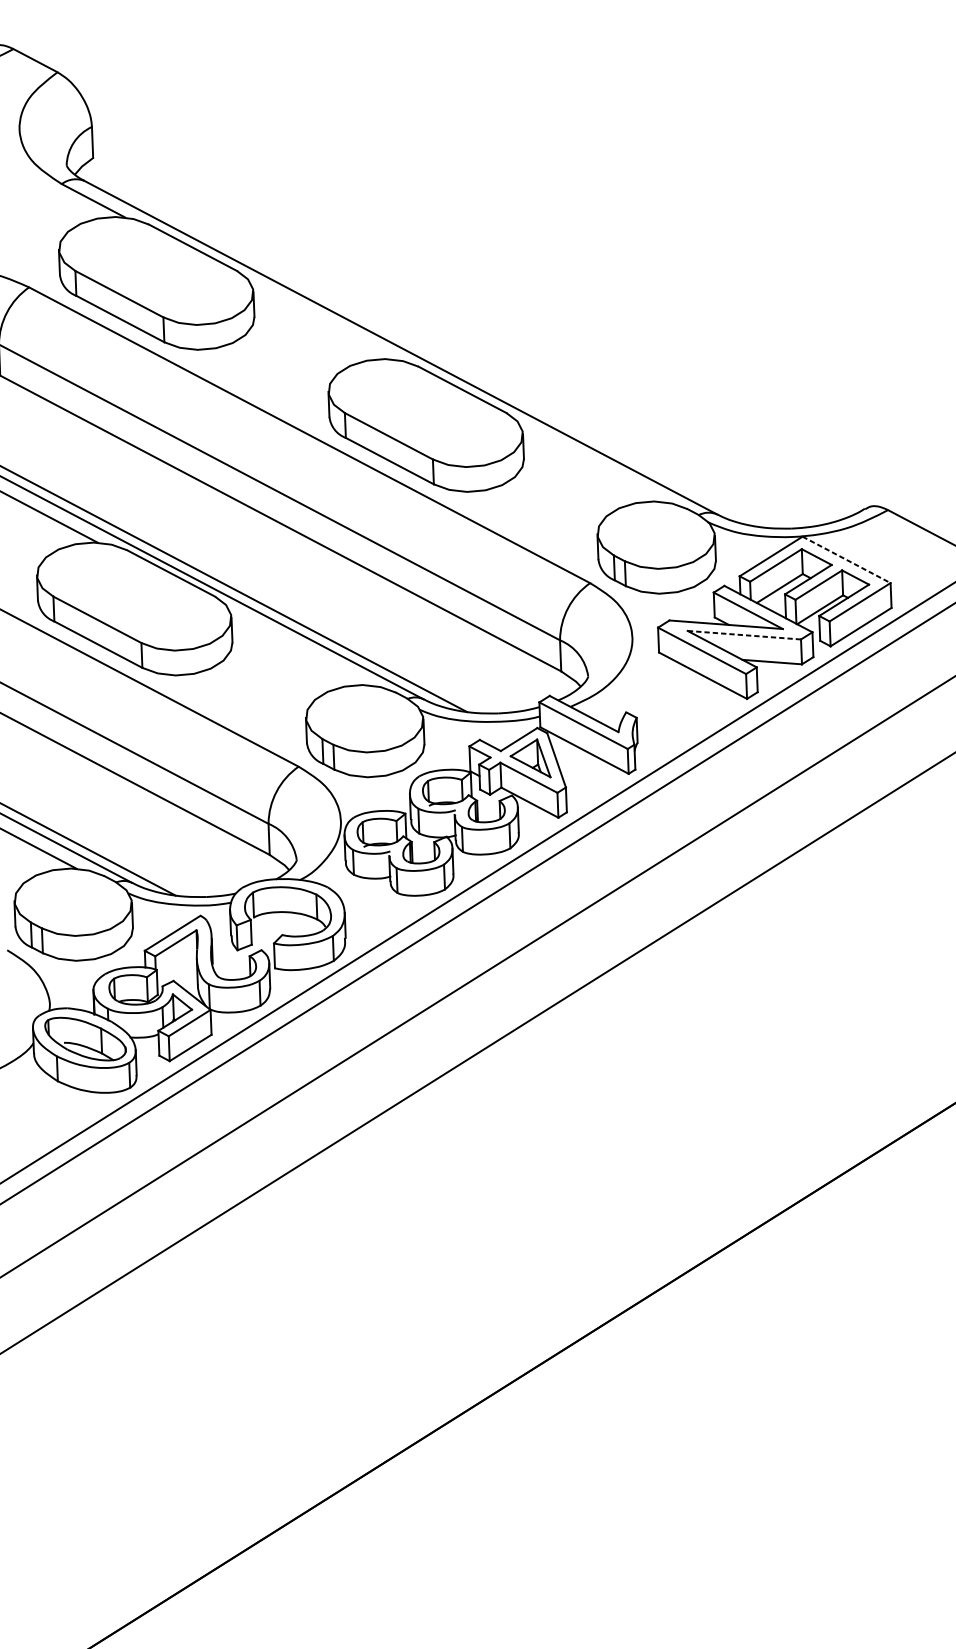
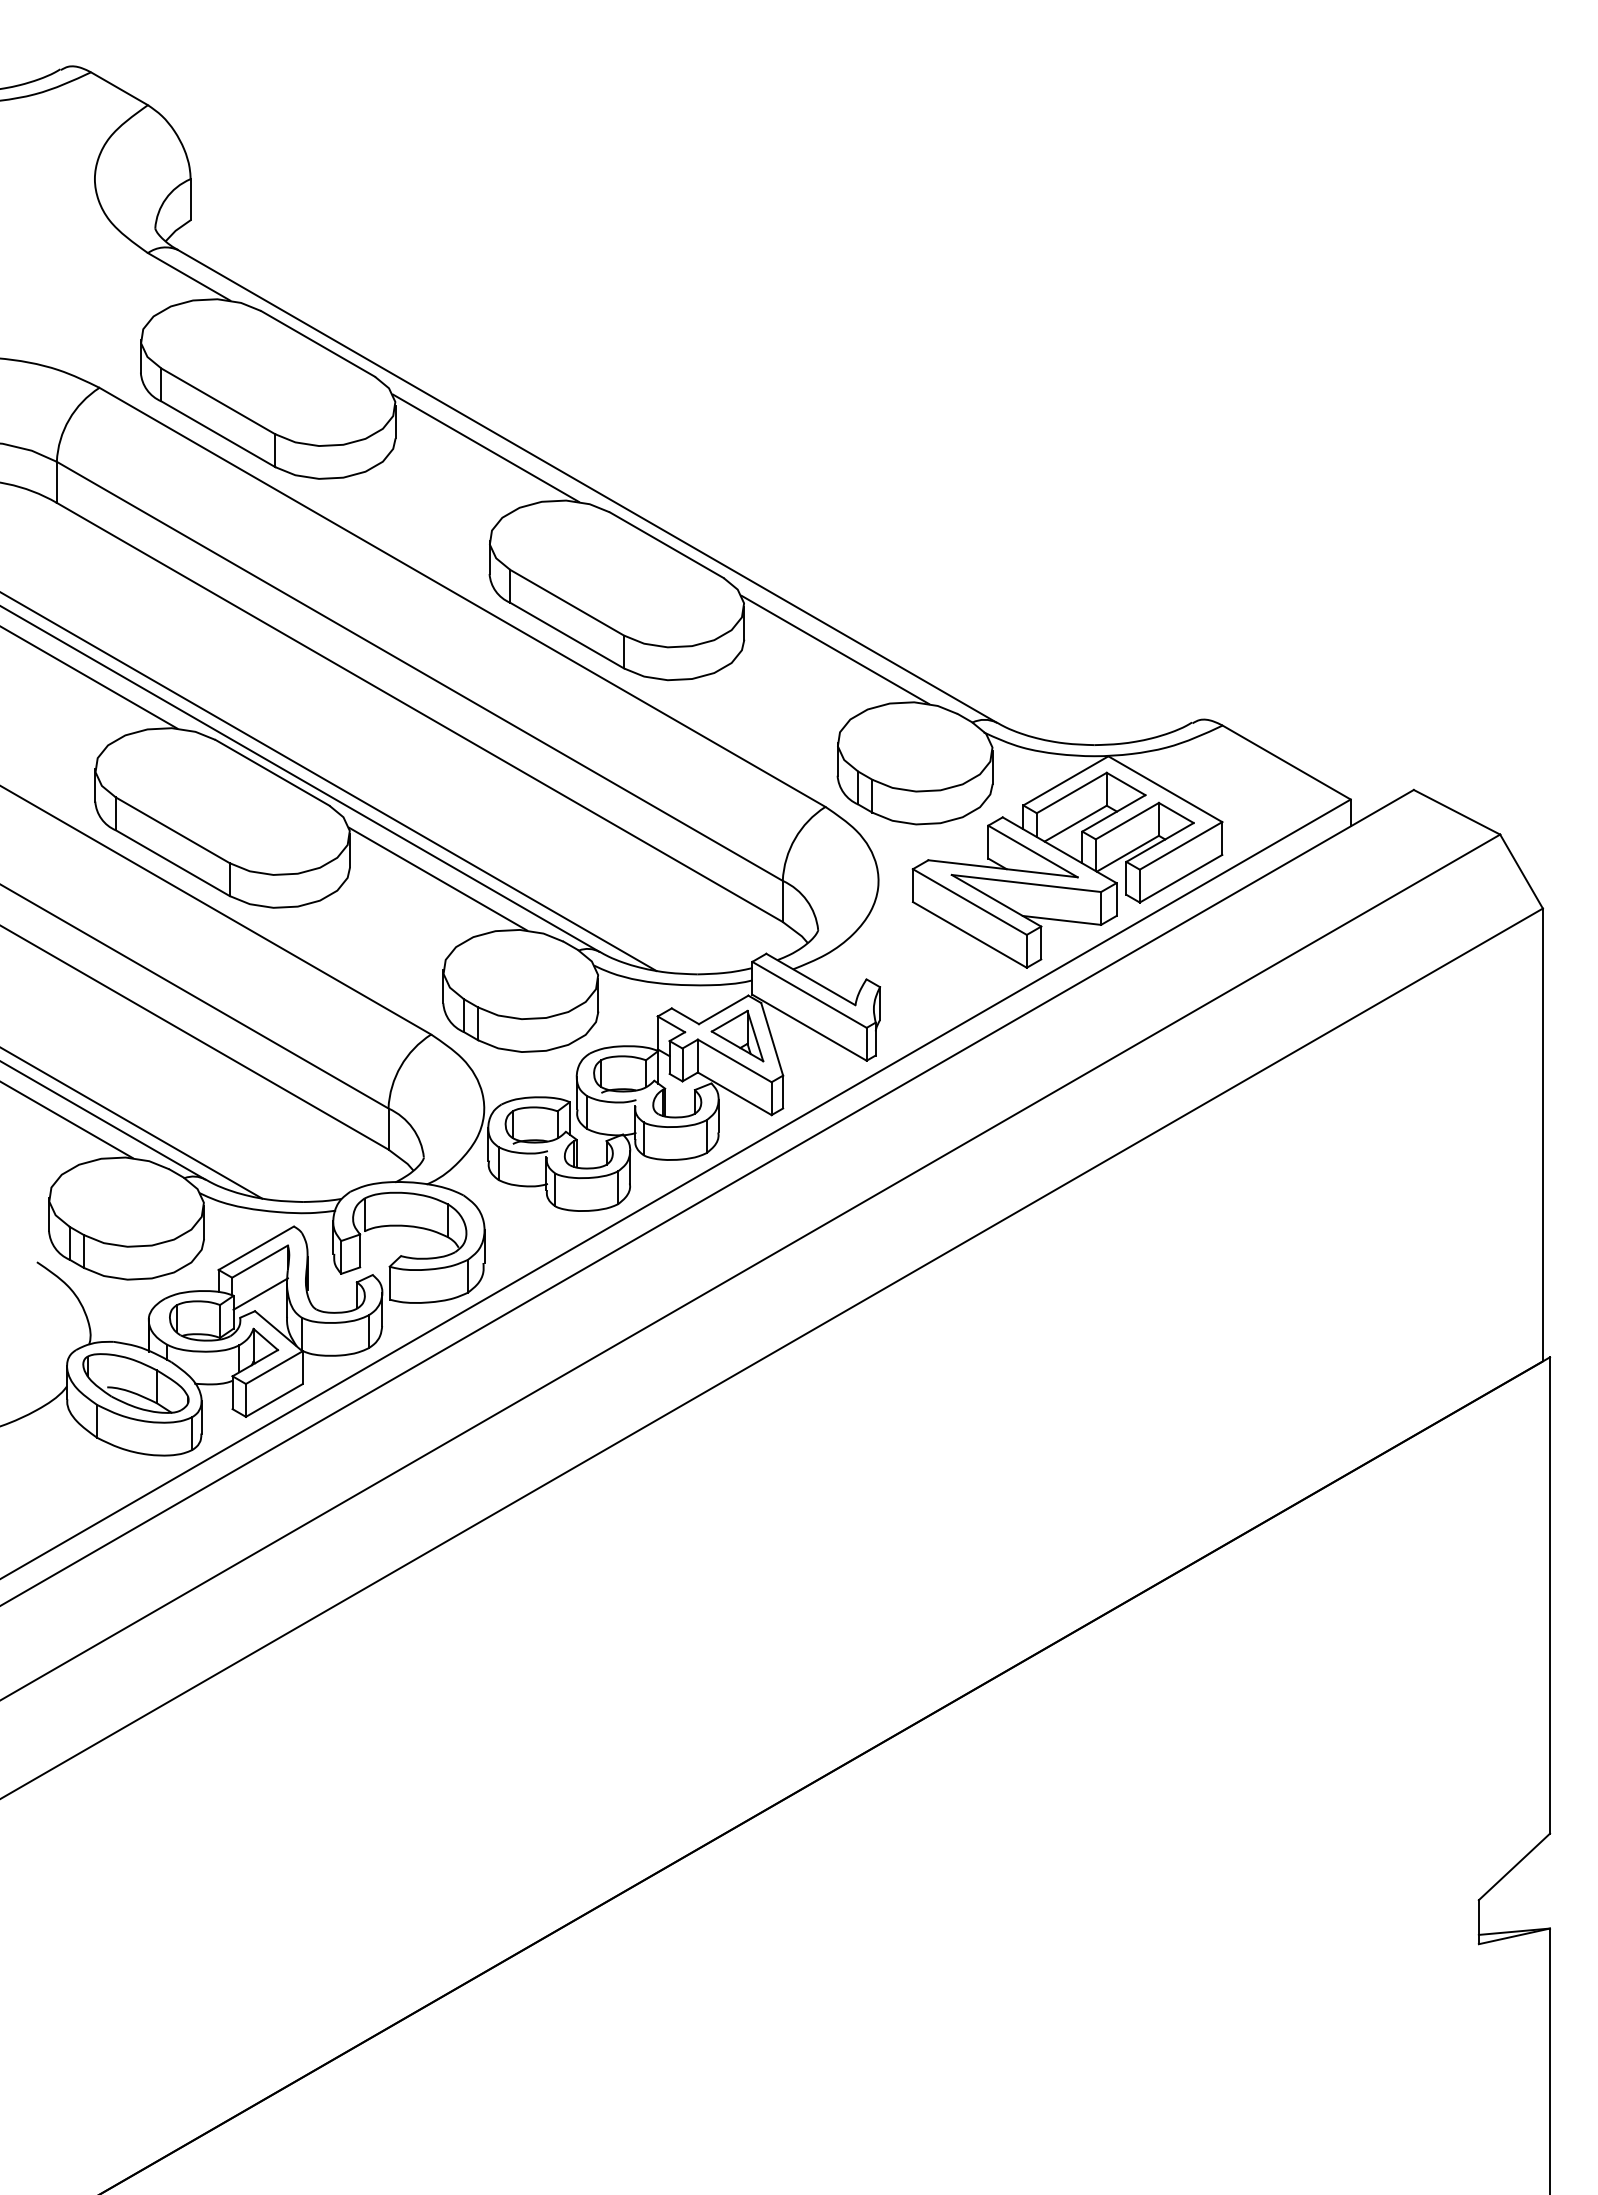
line: (323, 321) -> (486, 447), added
line: (593, 463) -> (835, 649), added
line: (846, 560) -> (1165, 789), dashed -> solid
line: (743, 635) -> (1025, 883), dashed -> solid
line: (299, 648) -> (438, 878), added
line: (177, 967) -> (260, 1293), added

